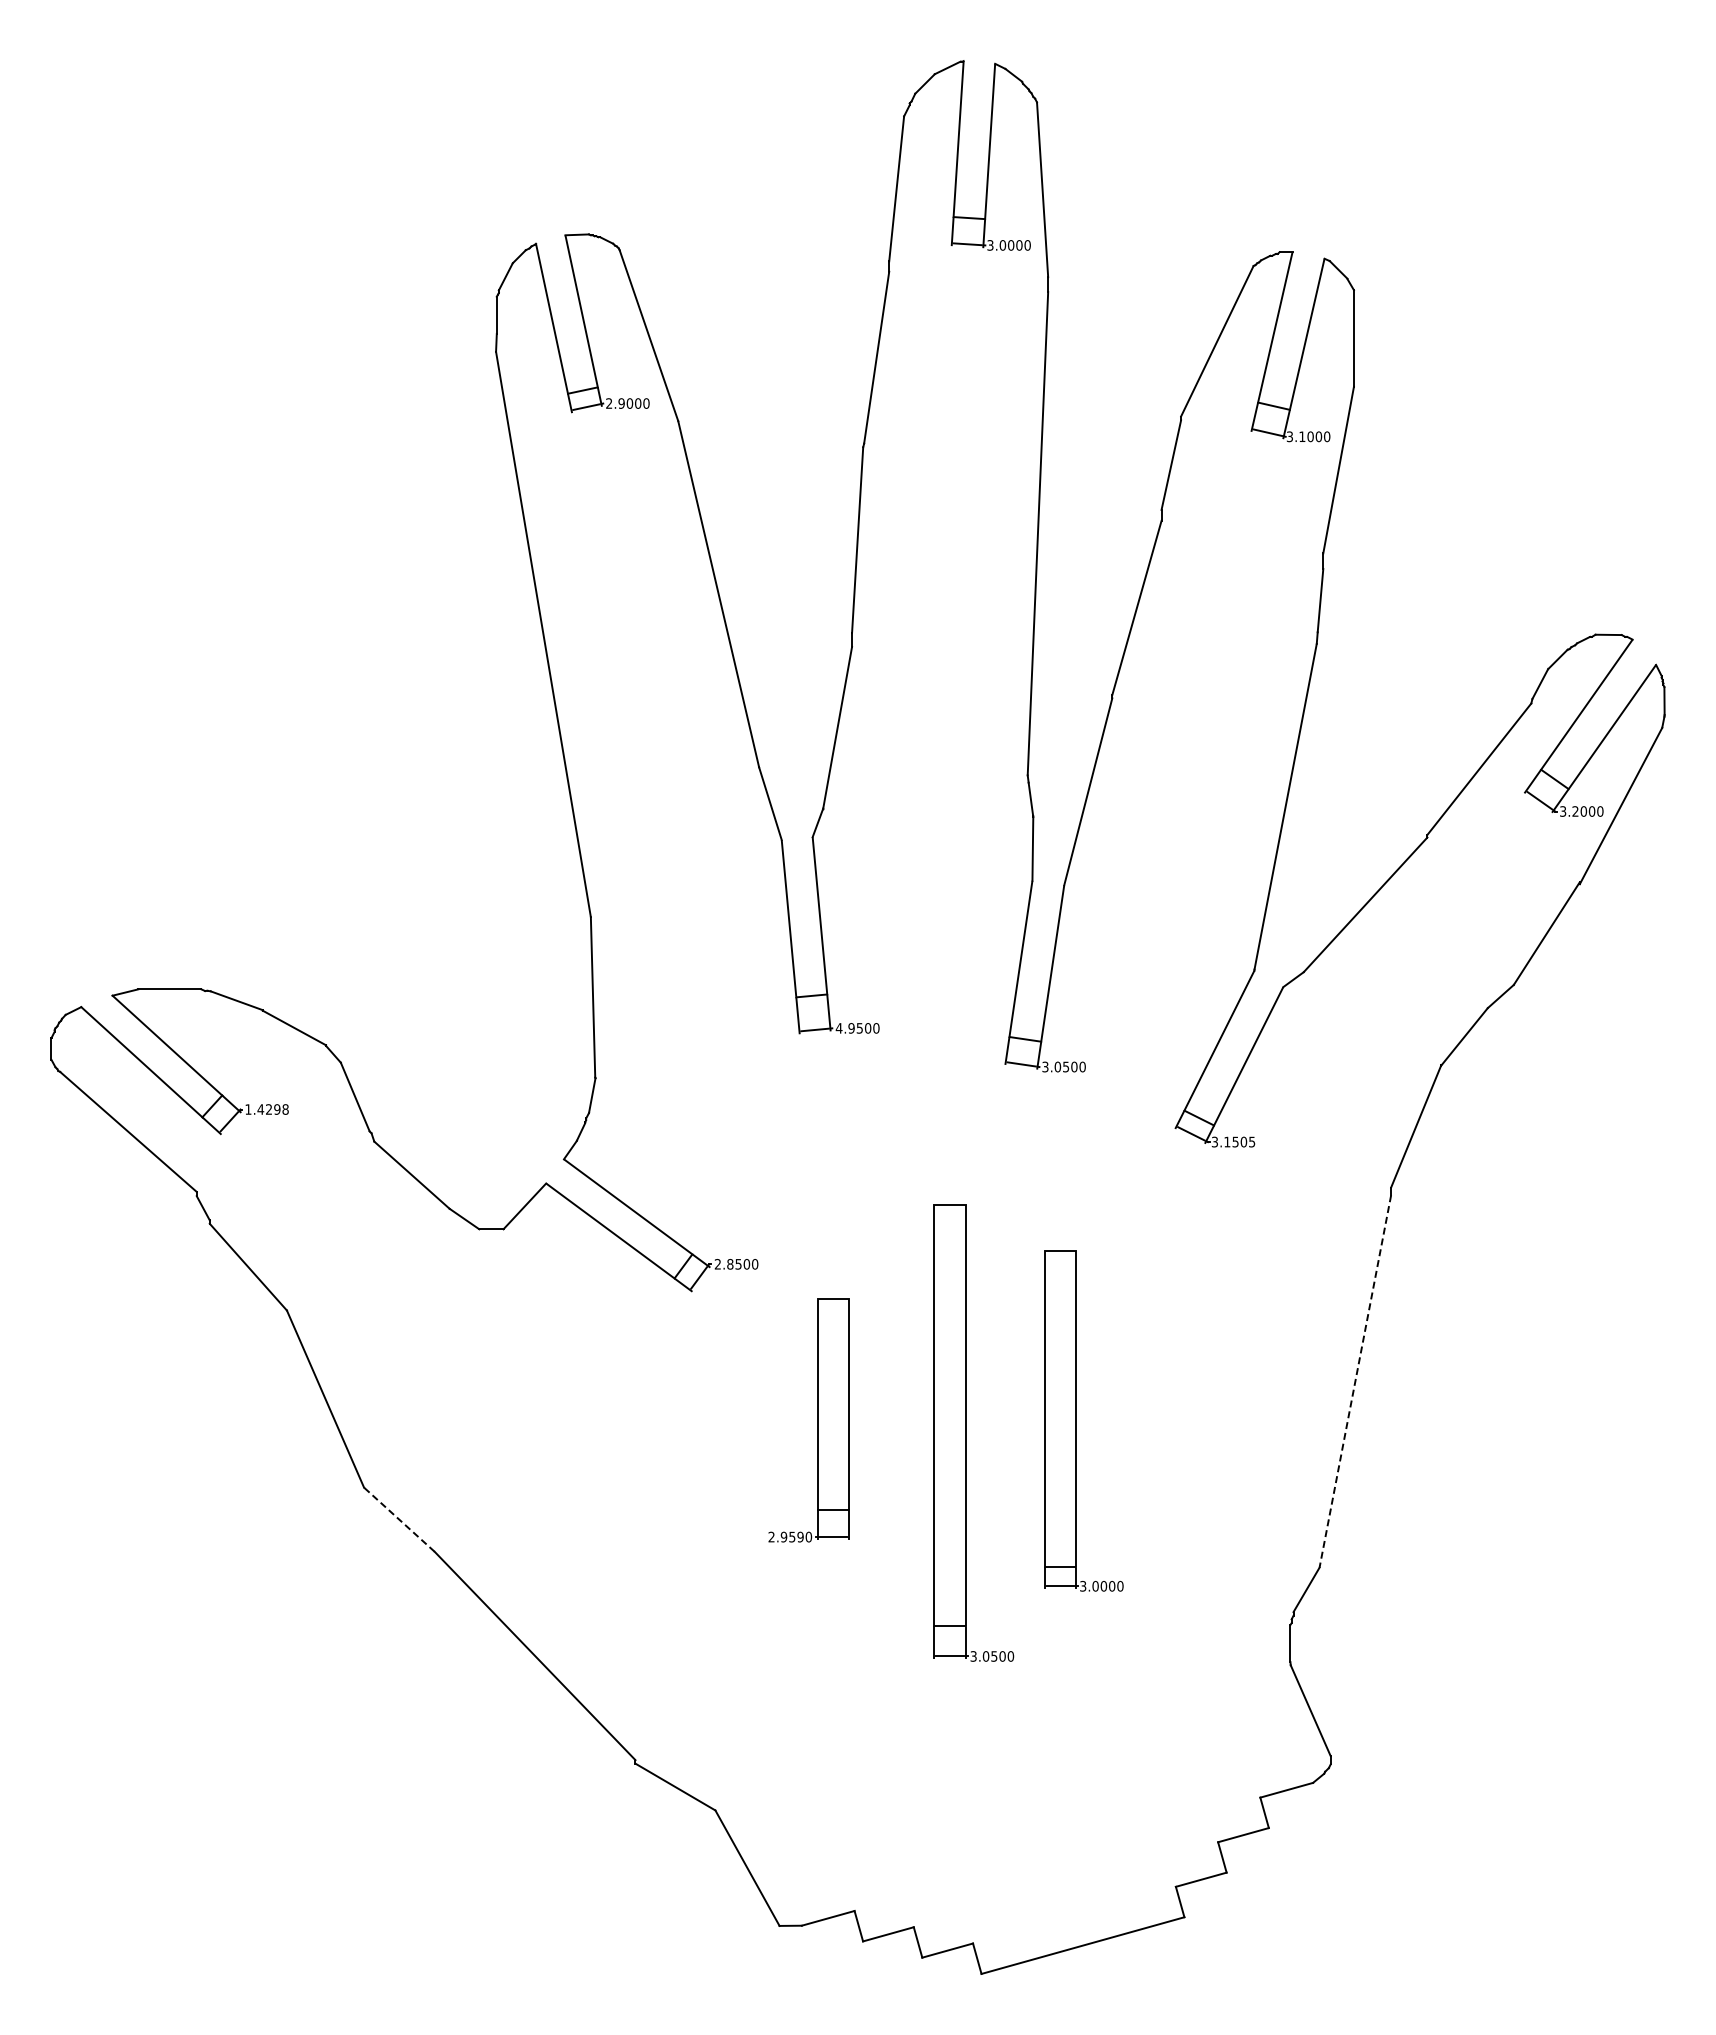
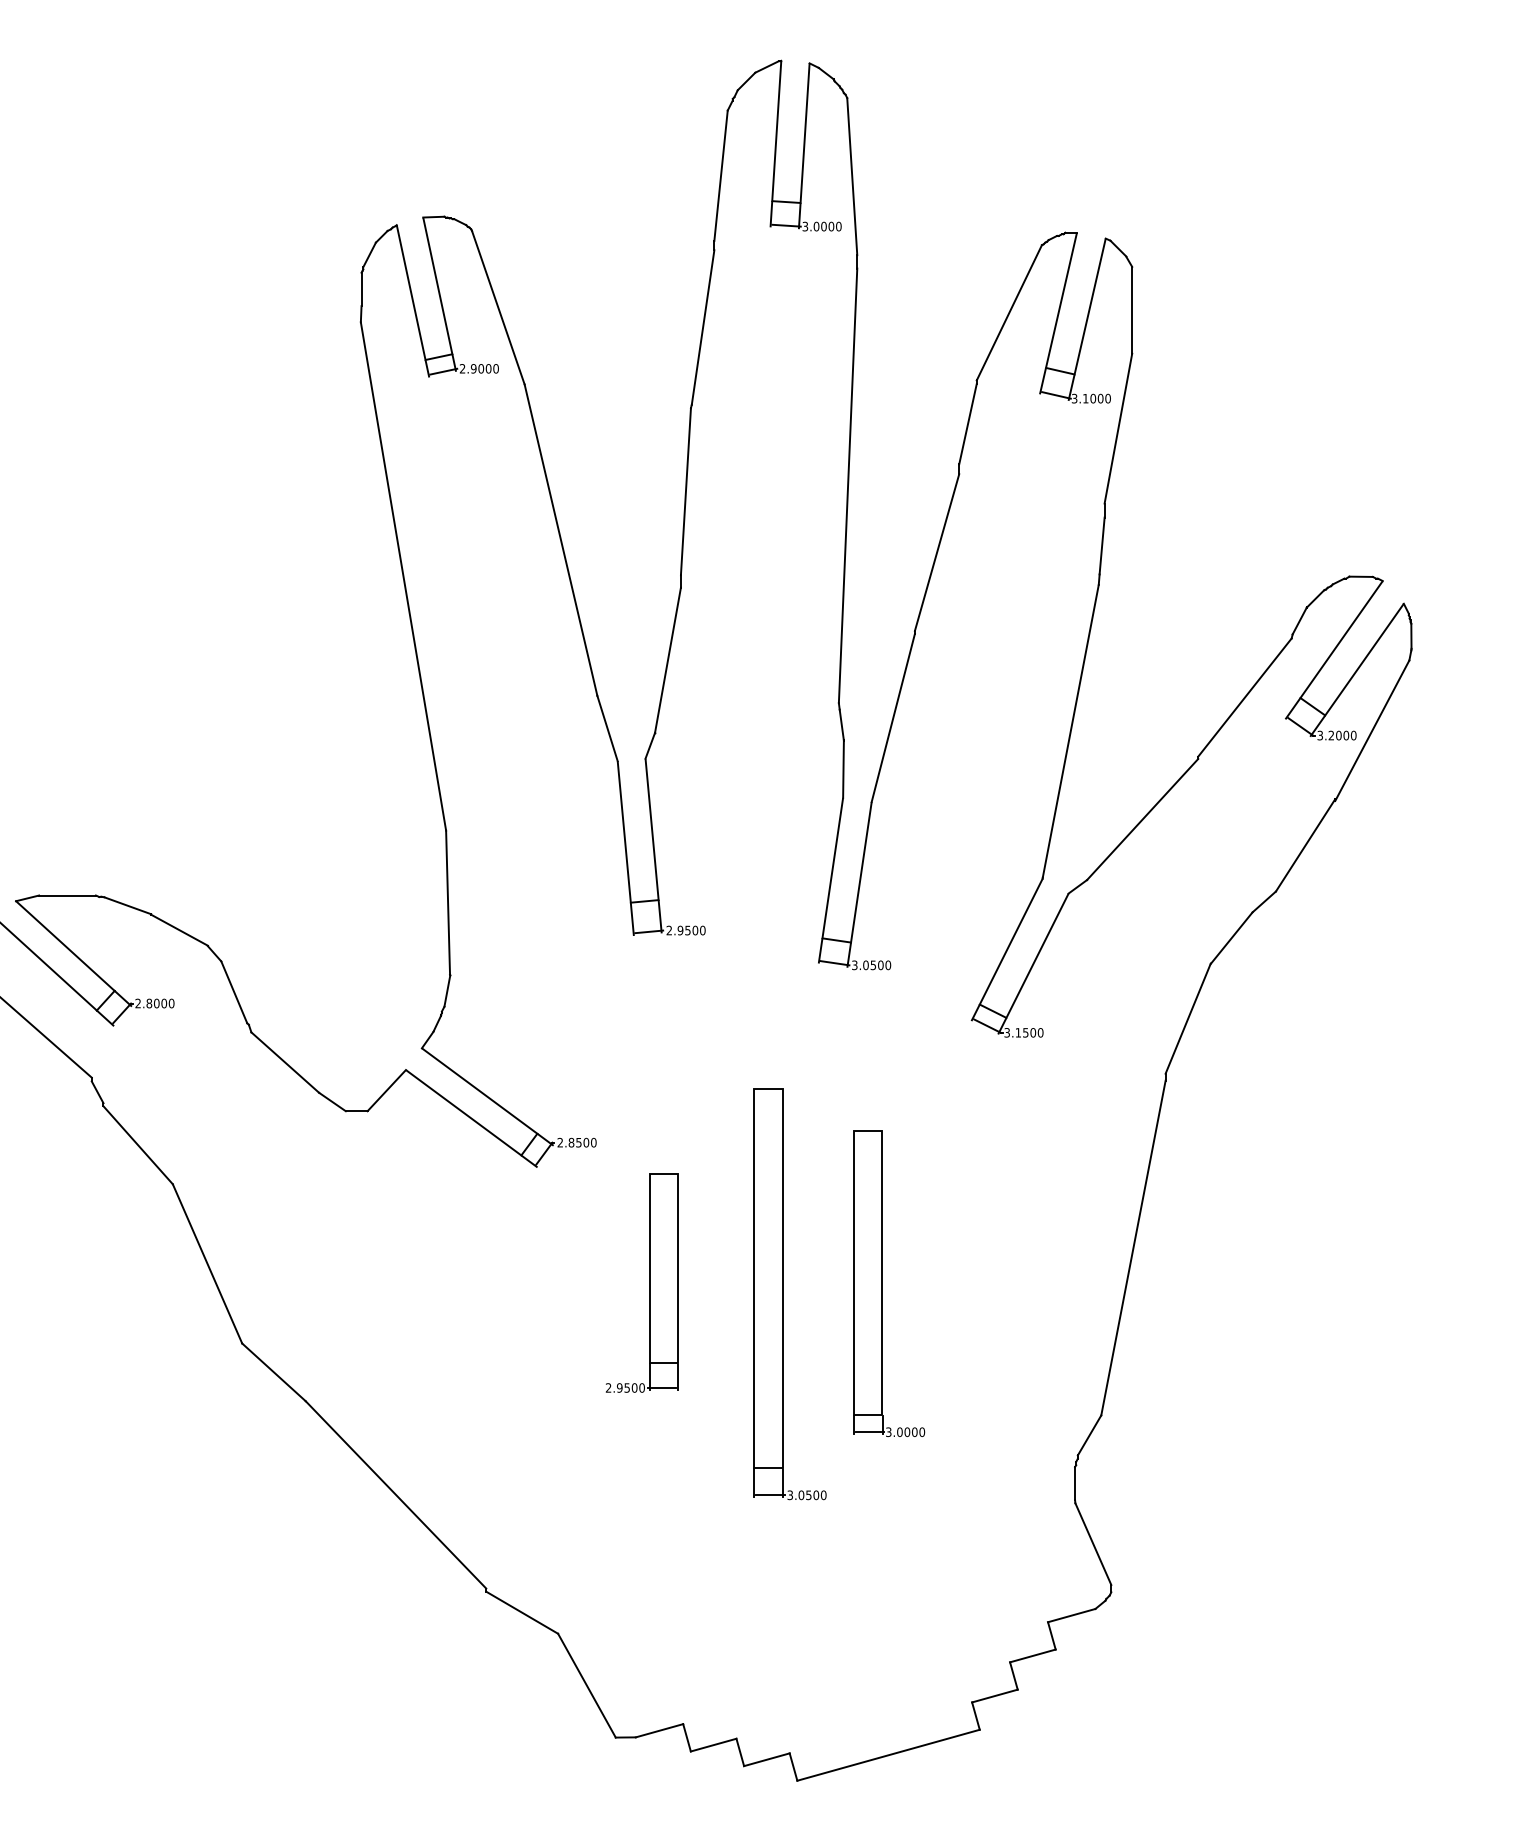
text: (838, 1028) -> (668, 930), 4.9500 -> 2.9500
text: (266, 1109) -> (154, 1003), 1.4298 -> 2.8000
text: (1252, 1141) -> (1040, 1032), 3.1505 -> 3.1500
line: (1355, 1381) -> (1133, 1248), dashed -> solid
line: (399, 1519) -> (274, 1372), dashed -> solid
text: (800, 1537) -> (634, 1388), 2.9590 -> 2.9500

